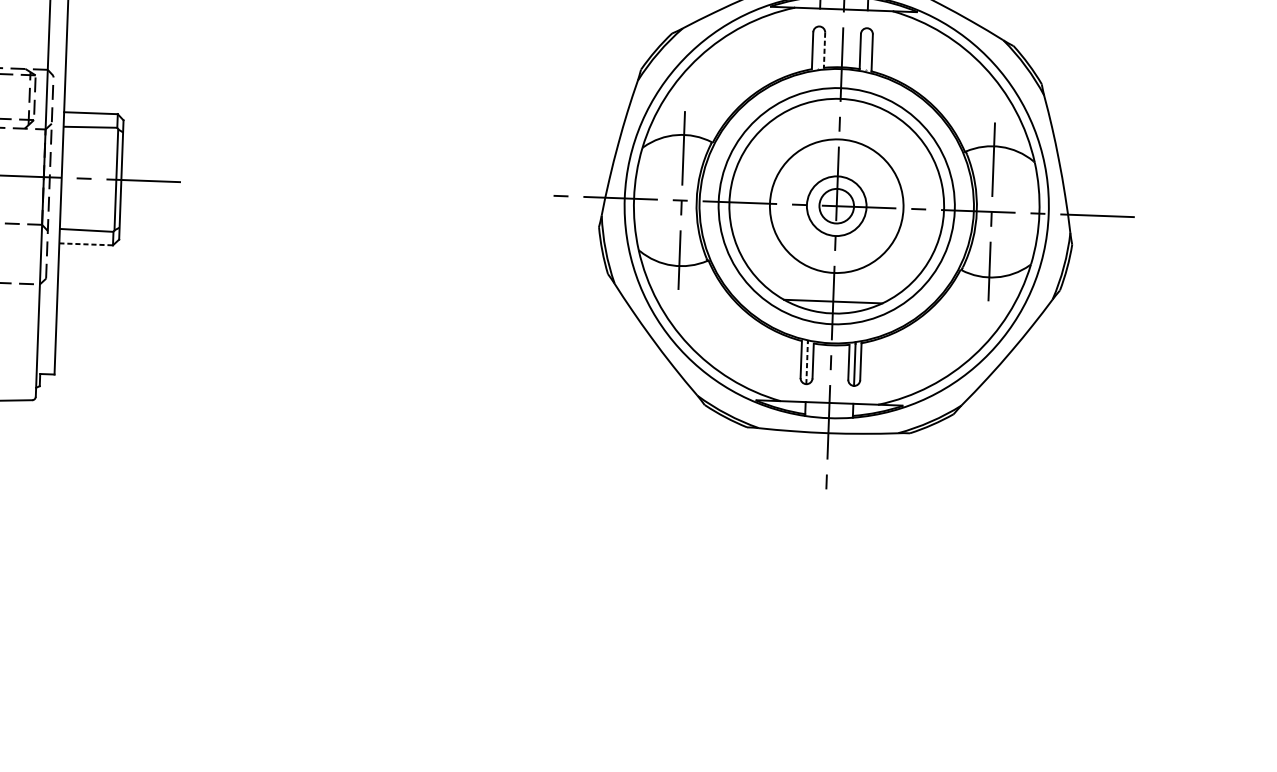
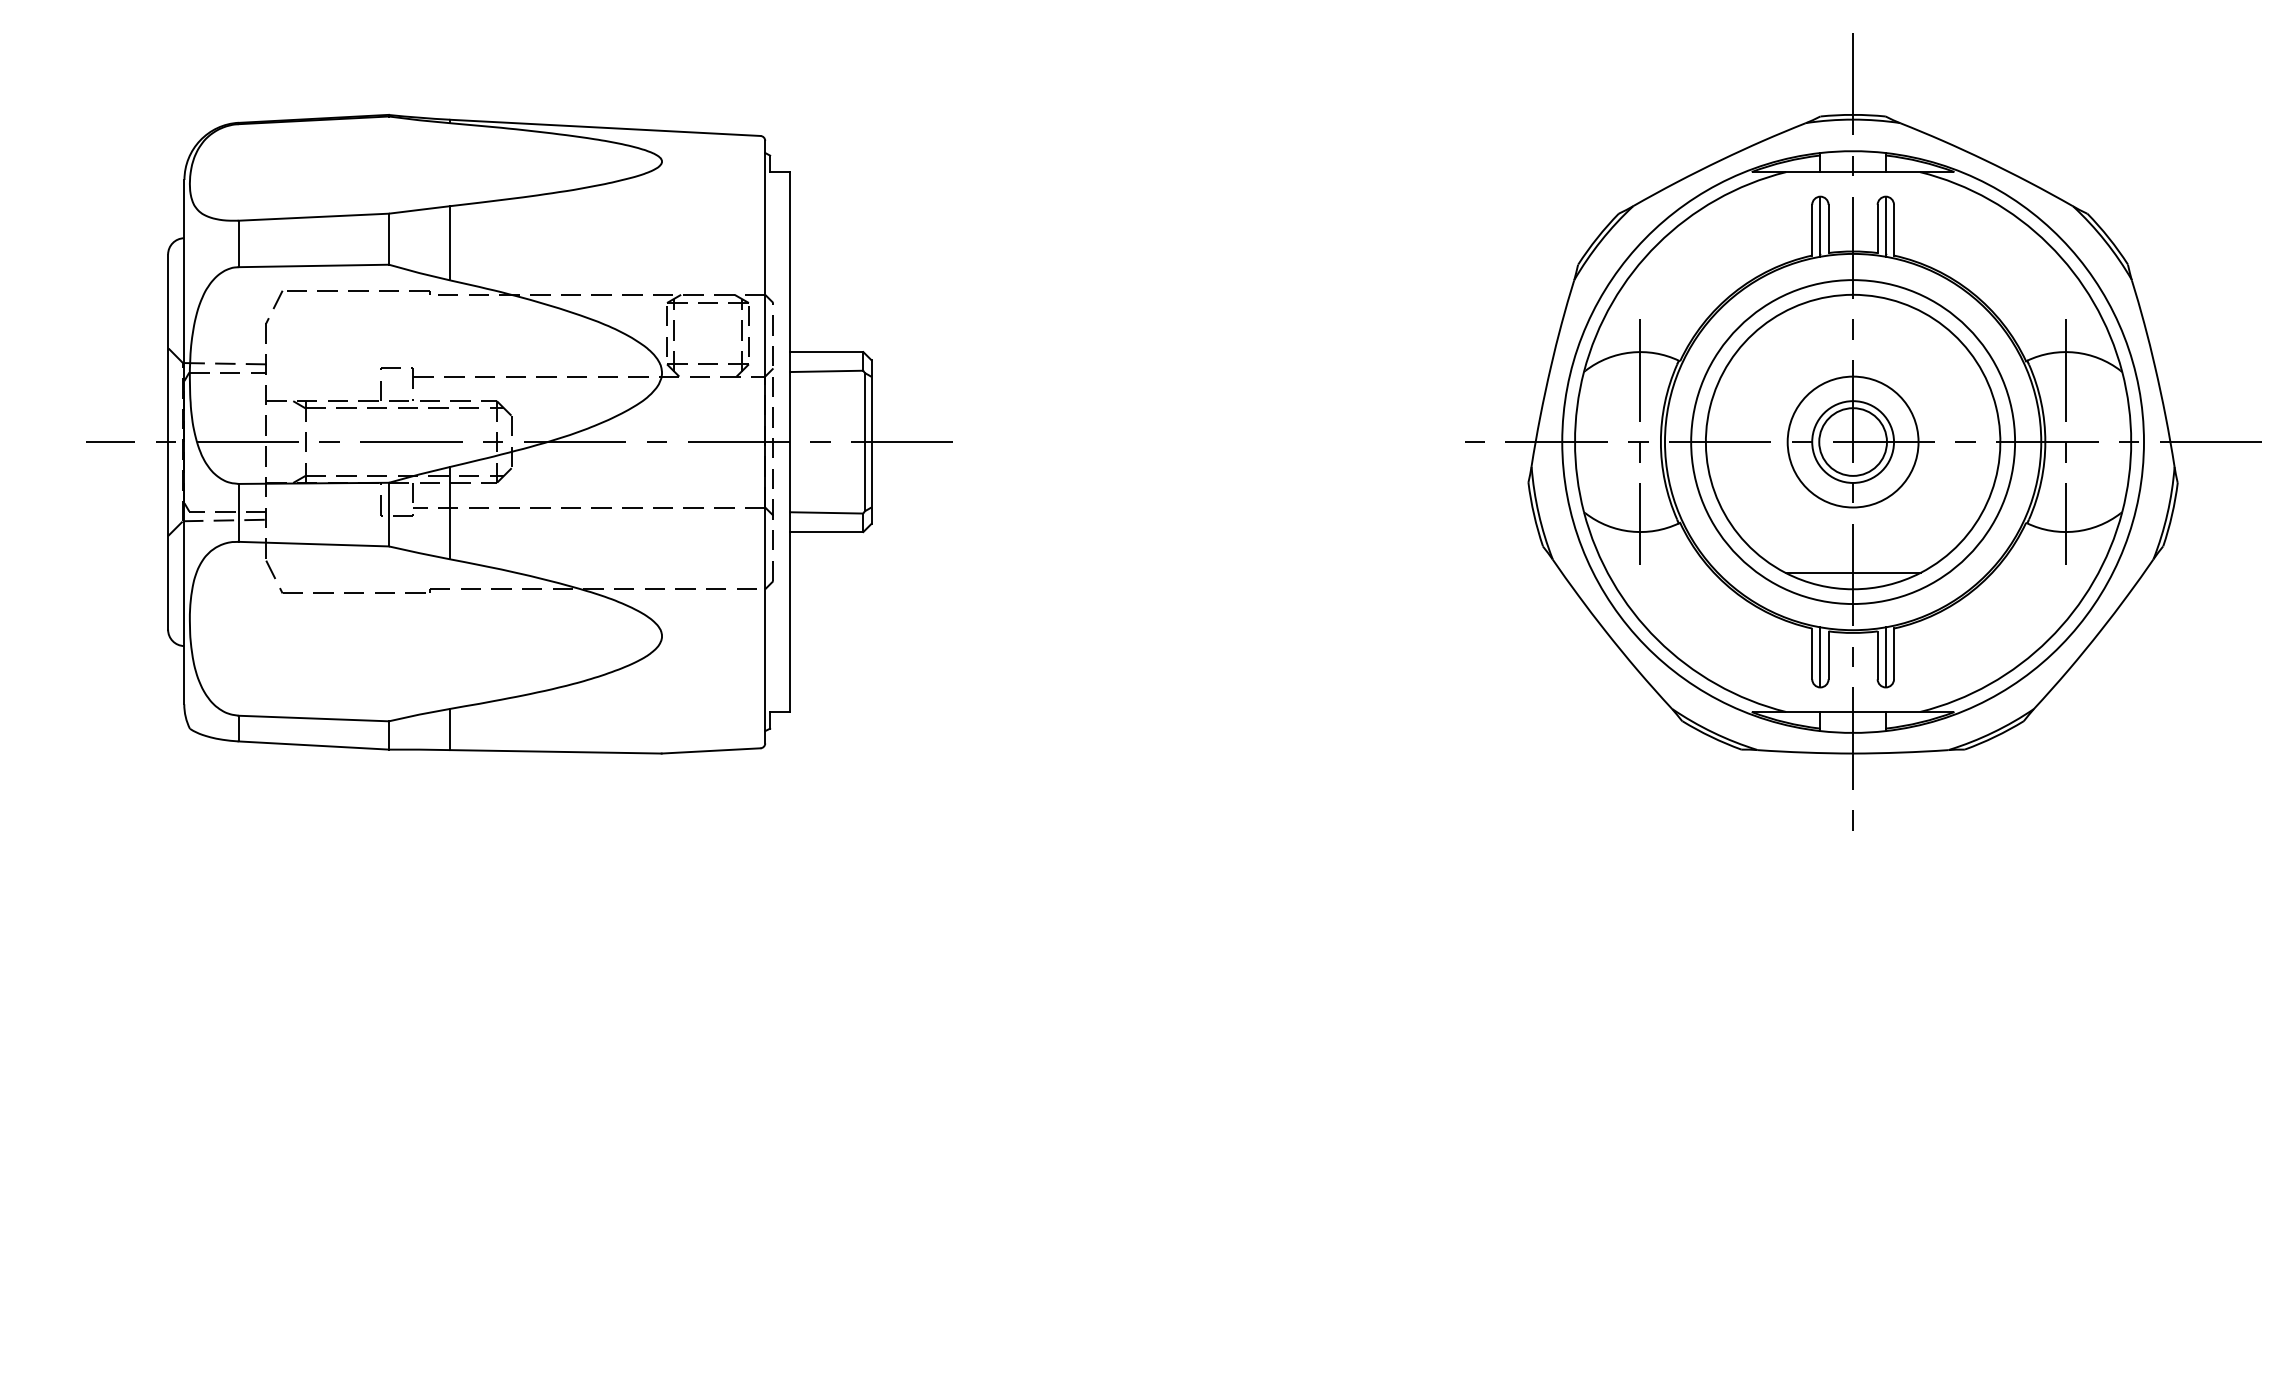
line: (818, 48) -> (1820, 226), added
line: (824, 49) -> (1828, 228), dashed -> solid
line: (866, 49) -> (1885, 226), added
circle: (836, 205) -> (1852, 441), size x0.71
circle: (836, 205) -> (1852, 441), size x1.43
line: (86, 244) -> (826, 532), dashed -> solid
line: (807, 361) -> (1820, 656), dashed -> solid

